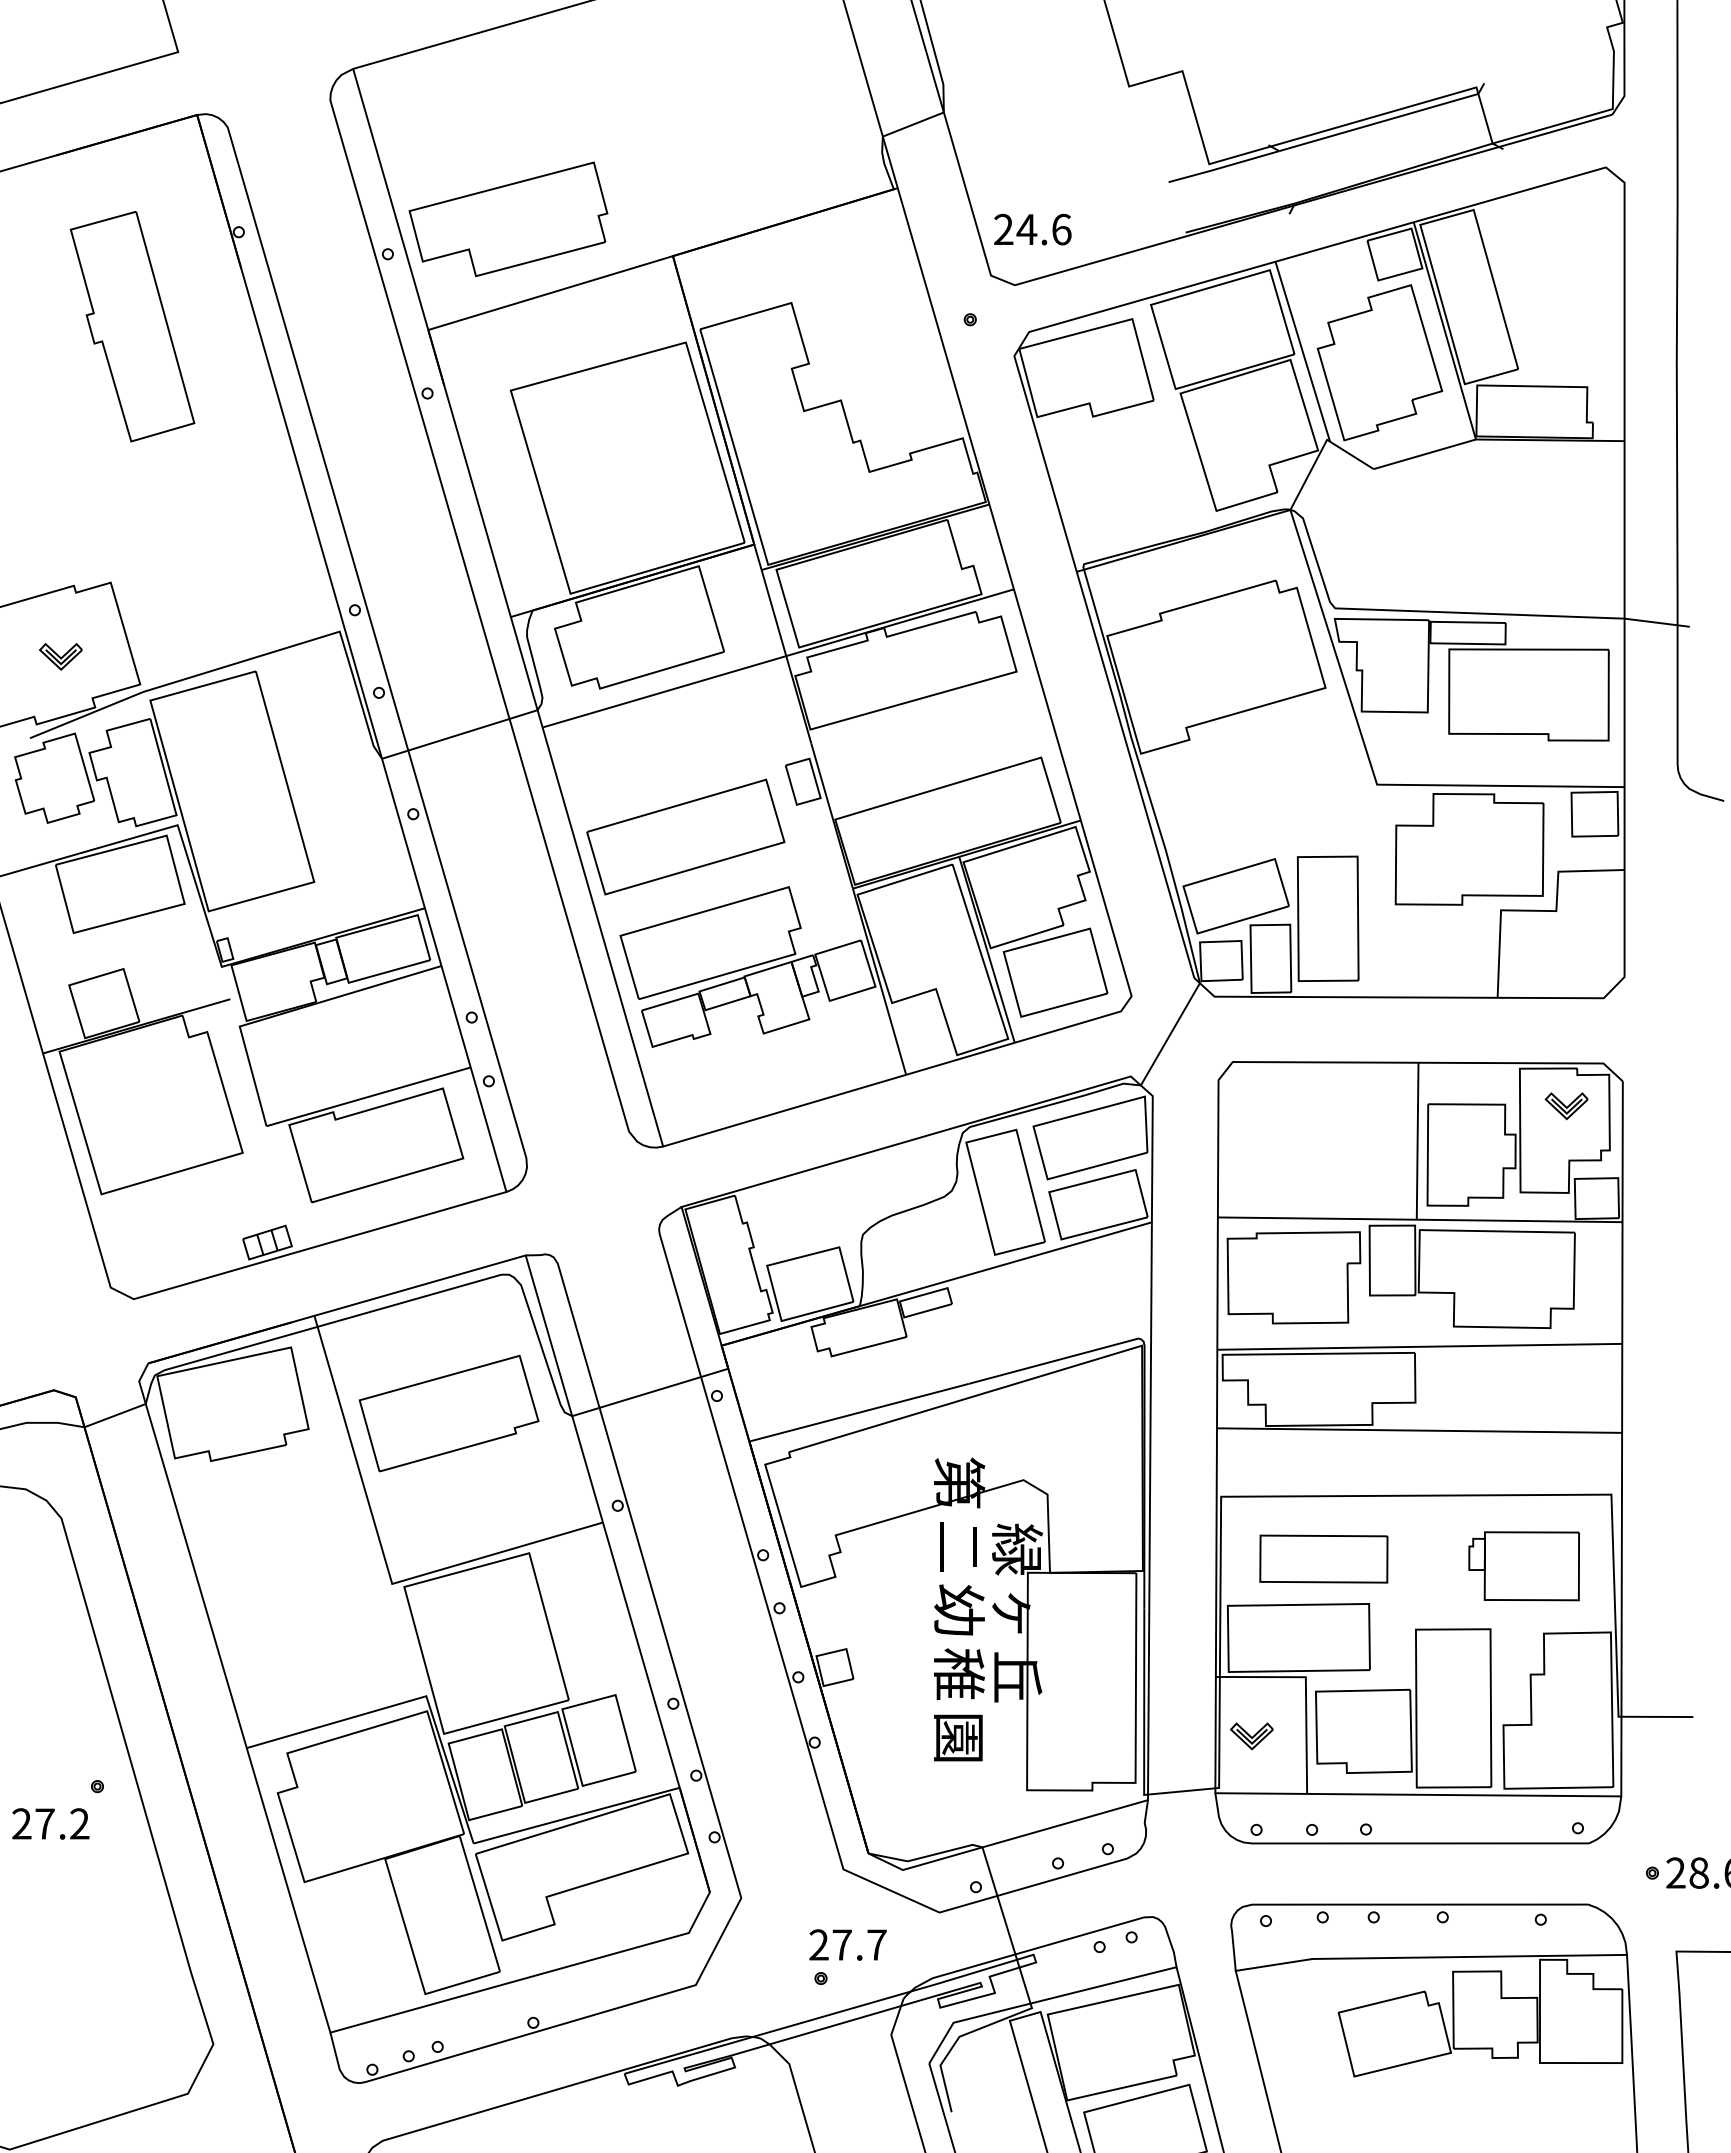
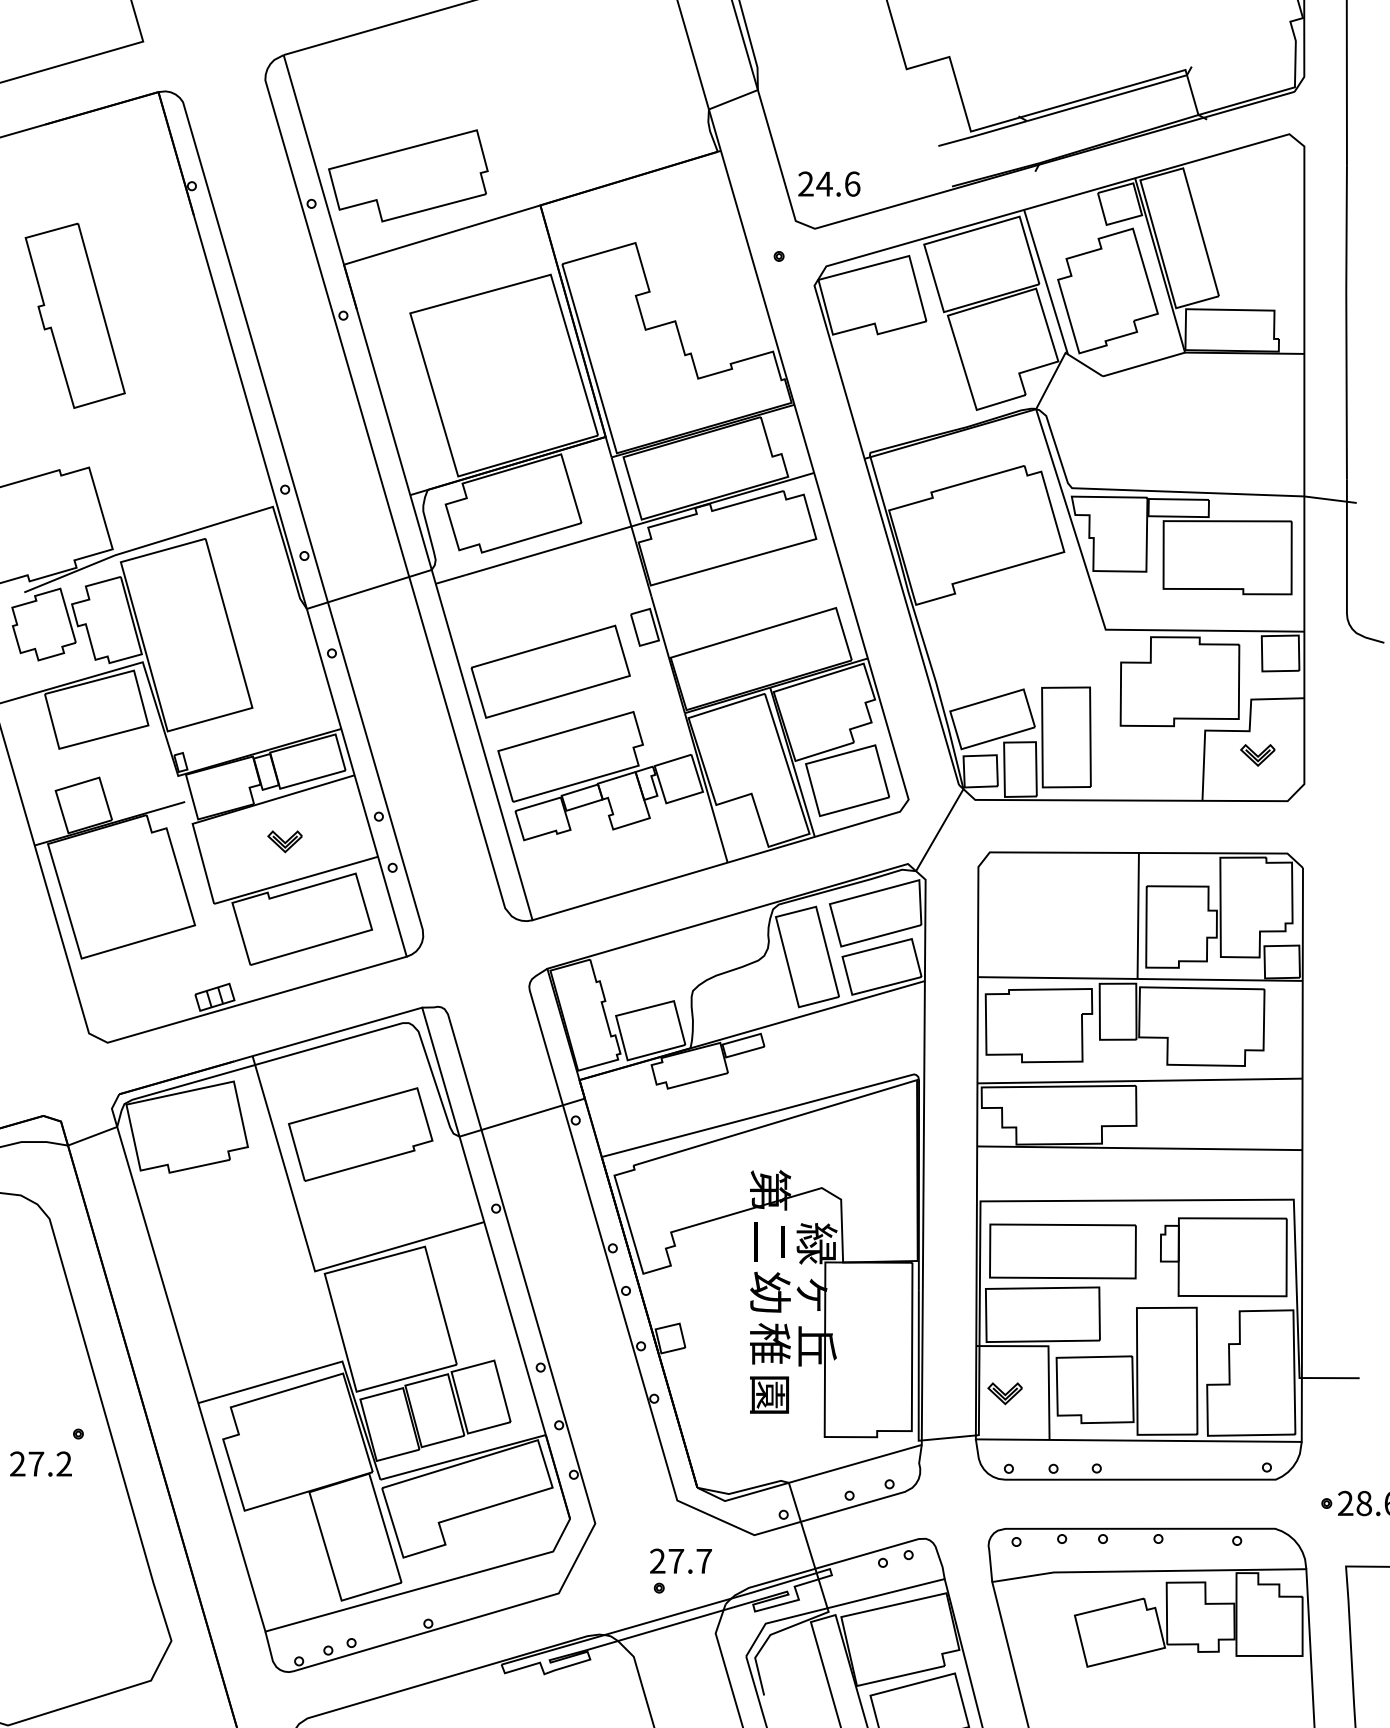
part: (132, 326) -> (75, 315), moved
part: (60, 656) -> (284, 841), moved
part: (1566, 1106) -> (1257, 755), moved
part: (1323, 1558) -> (1062, 1250), size x1.43
part: (1523, 1565) -> (1223, 1256), size x1.43

